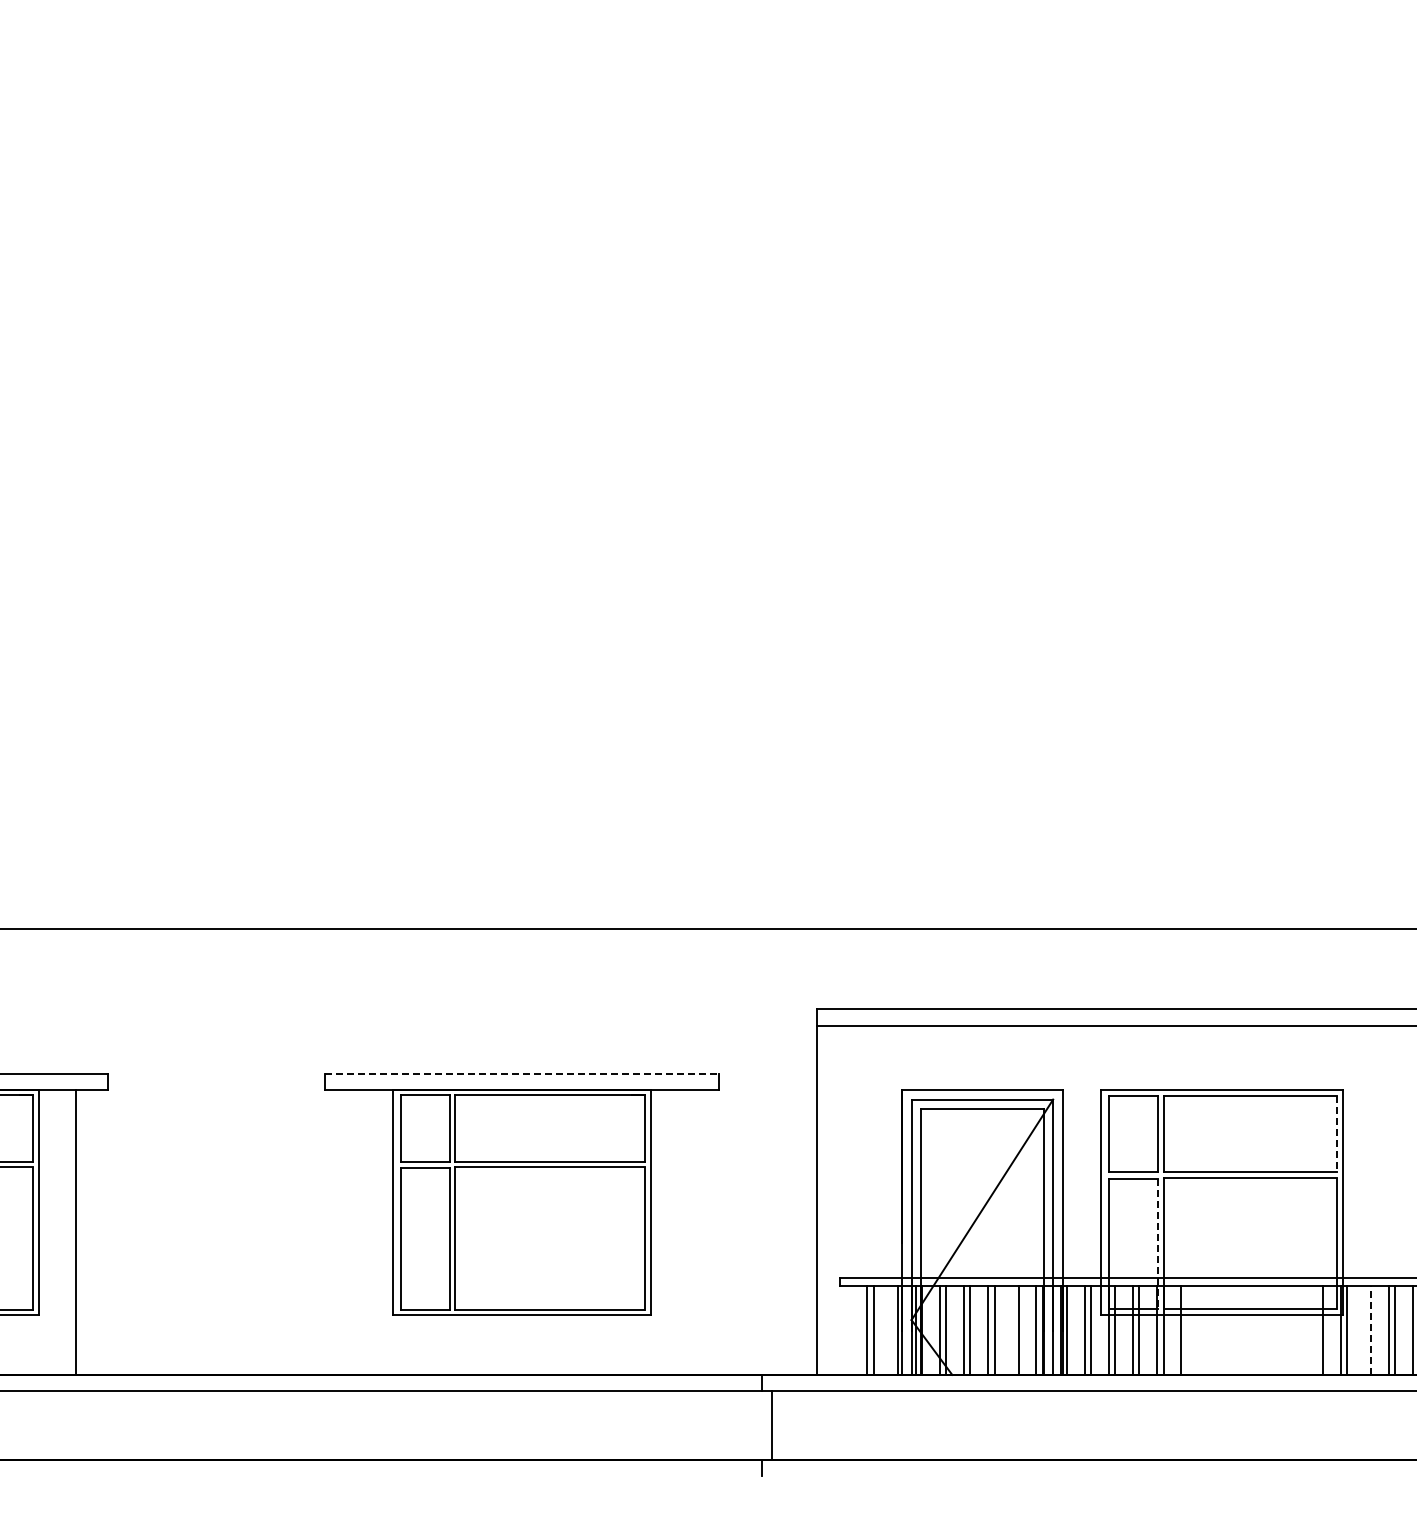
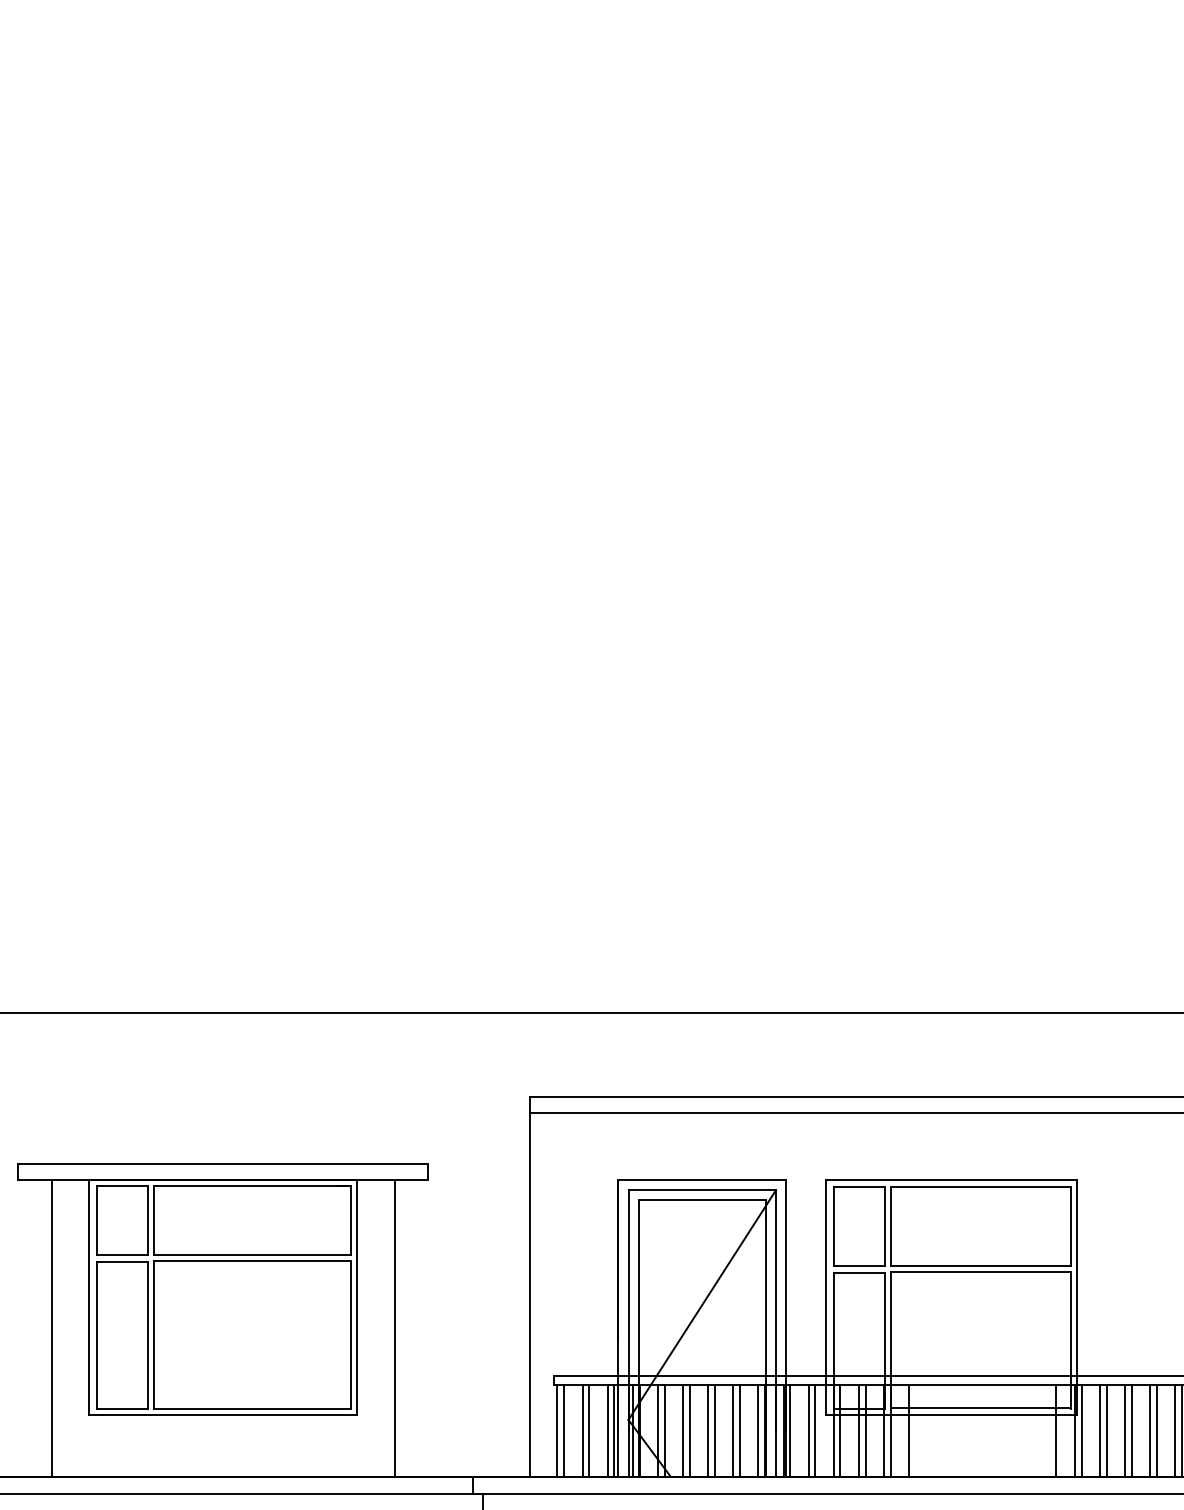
line: (522, 1073) -> (223, 1163), dashed -> solid
line: (1336, 1134) -> (1070, 1226), dashed -> solid
line: (357, 1231) -> (52, 1327), added
line: (687, 1231) -> (395, 1327), added
line: (1158, 1244) -> (885, 1341), dashed -> solid
line: (843, 1330) -> (557, 1430), added
line: (849, 1330) -> (563, 1430), added
line: (891, 1330) -> (607, 1430), added
line: (1012, 1330) -> (733, 1430), added
line: (1364, 1330) -> (1099, 1430), added
line: (1371, 1330) -> (1107, 1430), dashed -> solid

